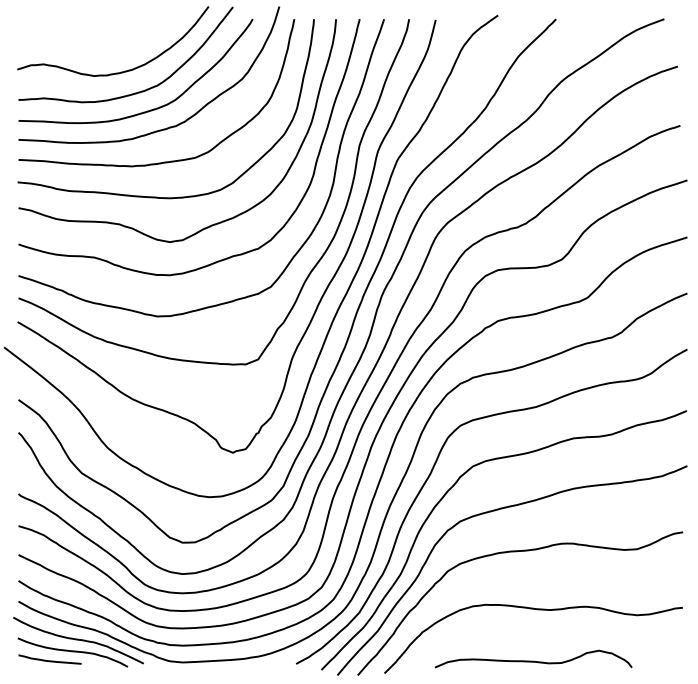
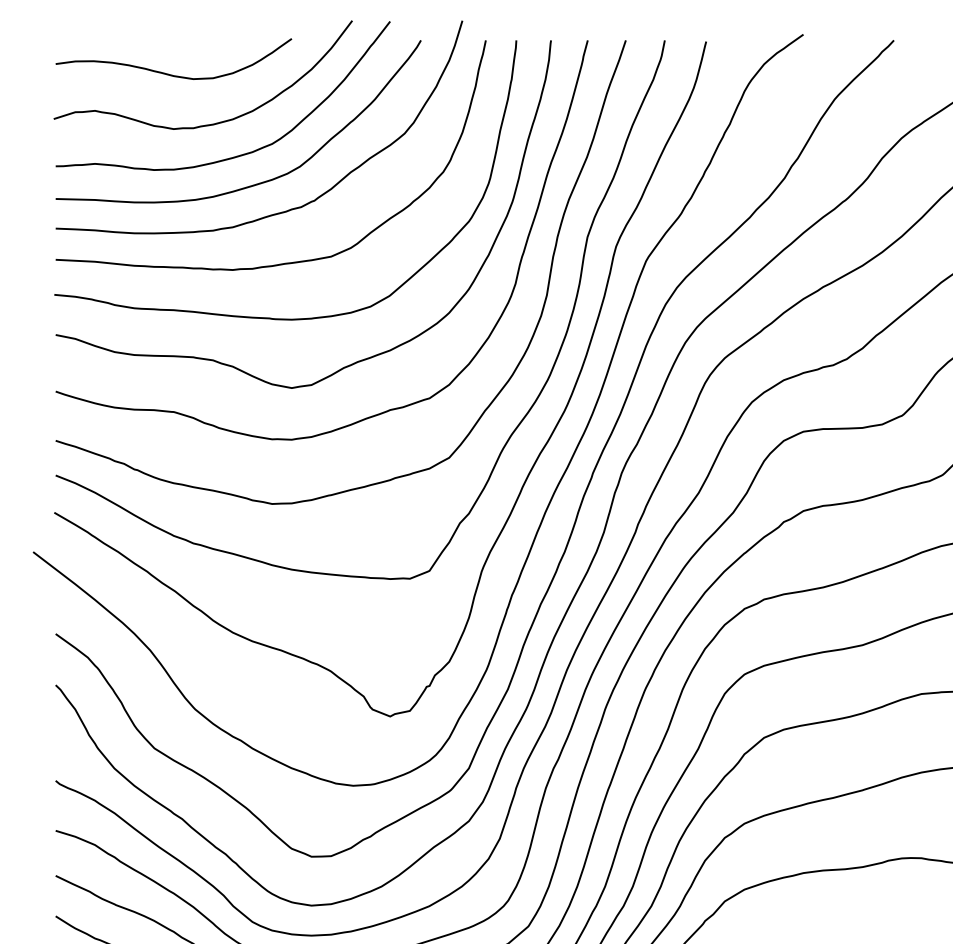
curve: (92, 40) -> (171, 73), added

